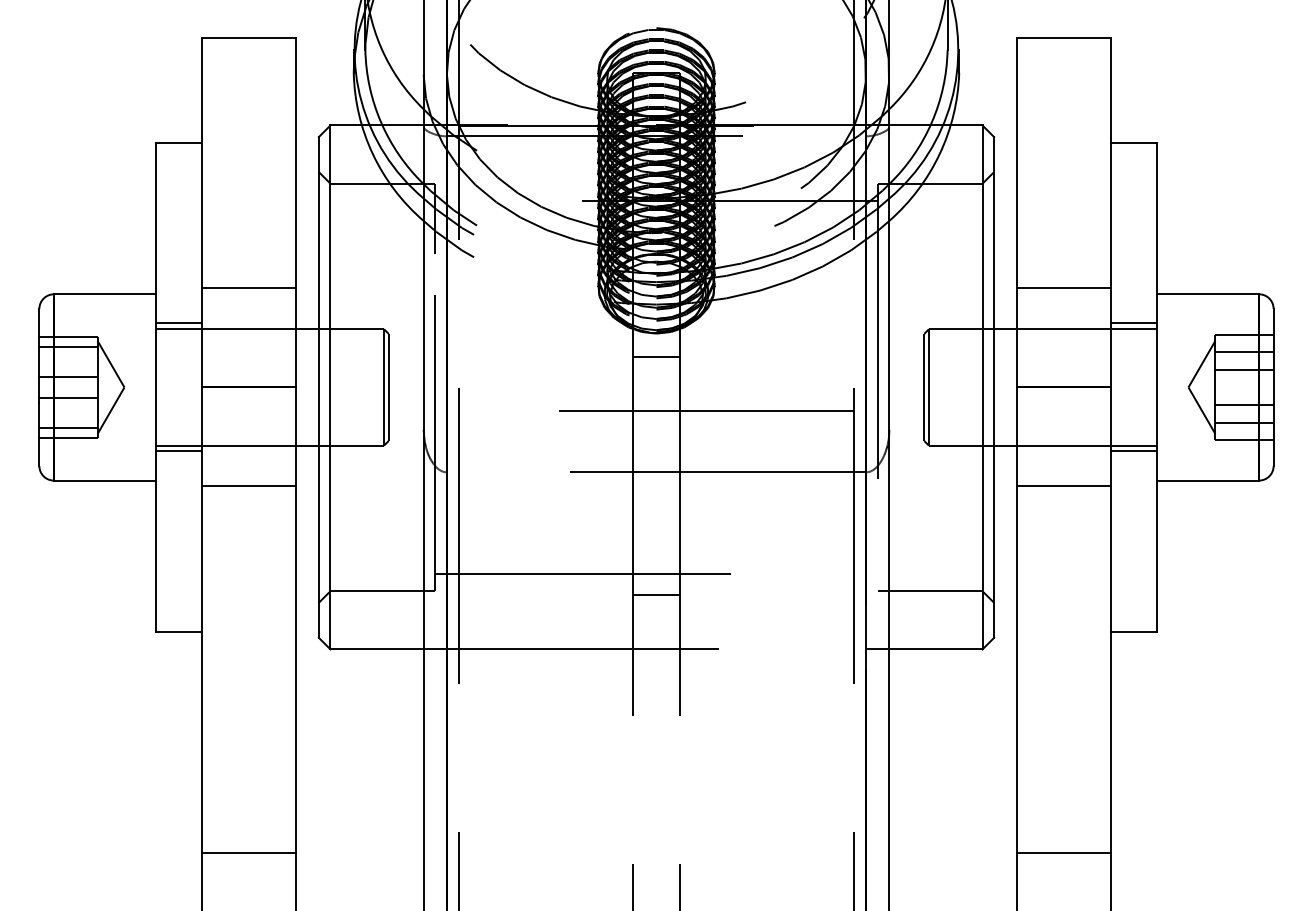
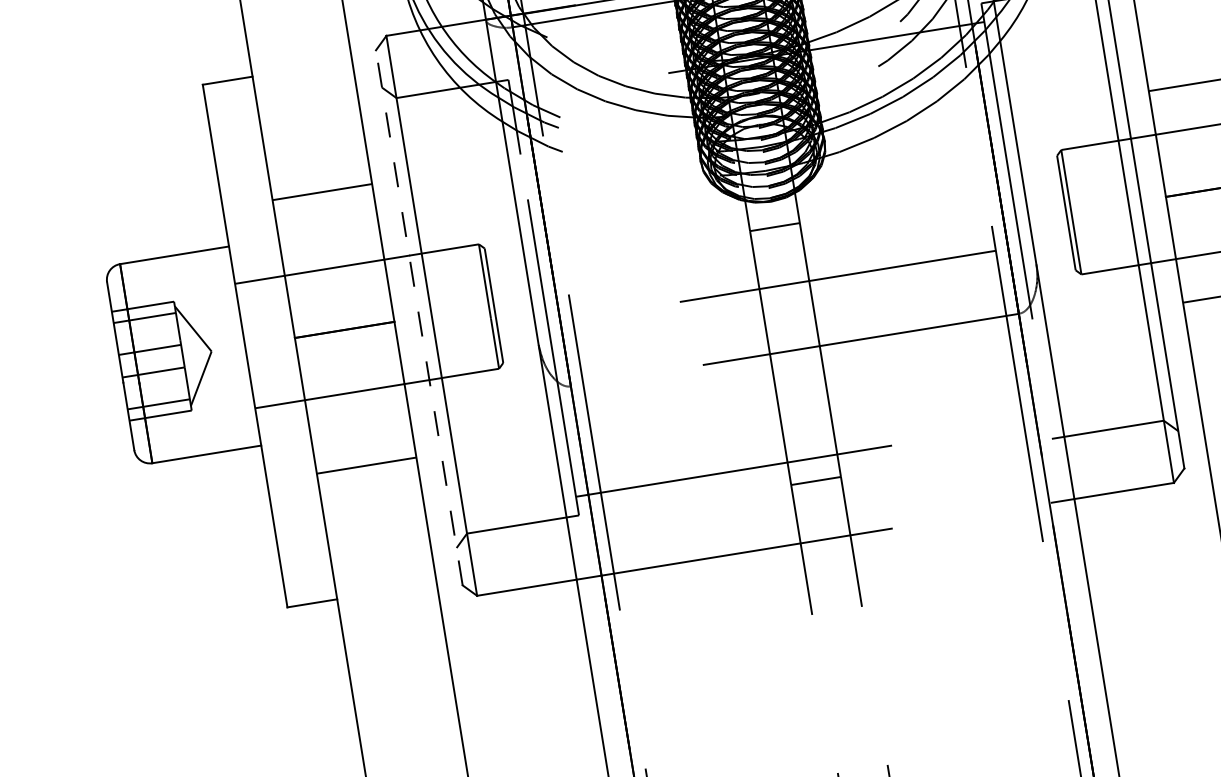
line: (248, 288) -> (321, 192), moved
line: (178, 323) -> (258, 273), removed
line: (318, 386) -> (418, 316), solid -> dashed
line: (178, 451) -> (280, 410), removed
line: (248, 486) -> (366, 465), moved

